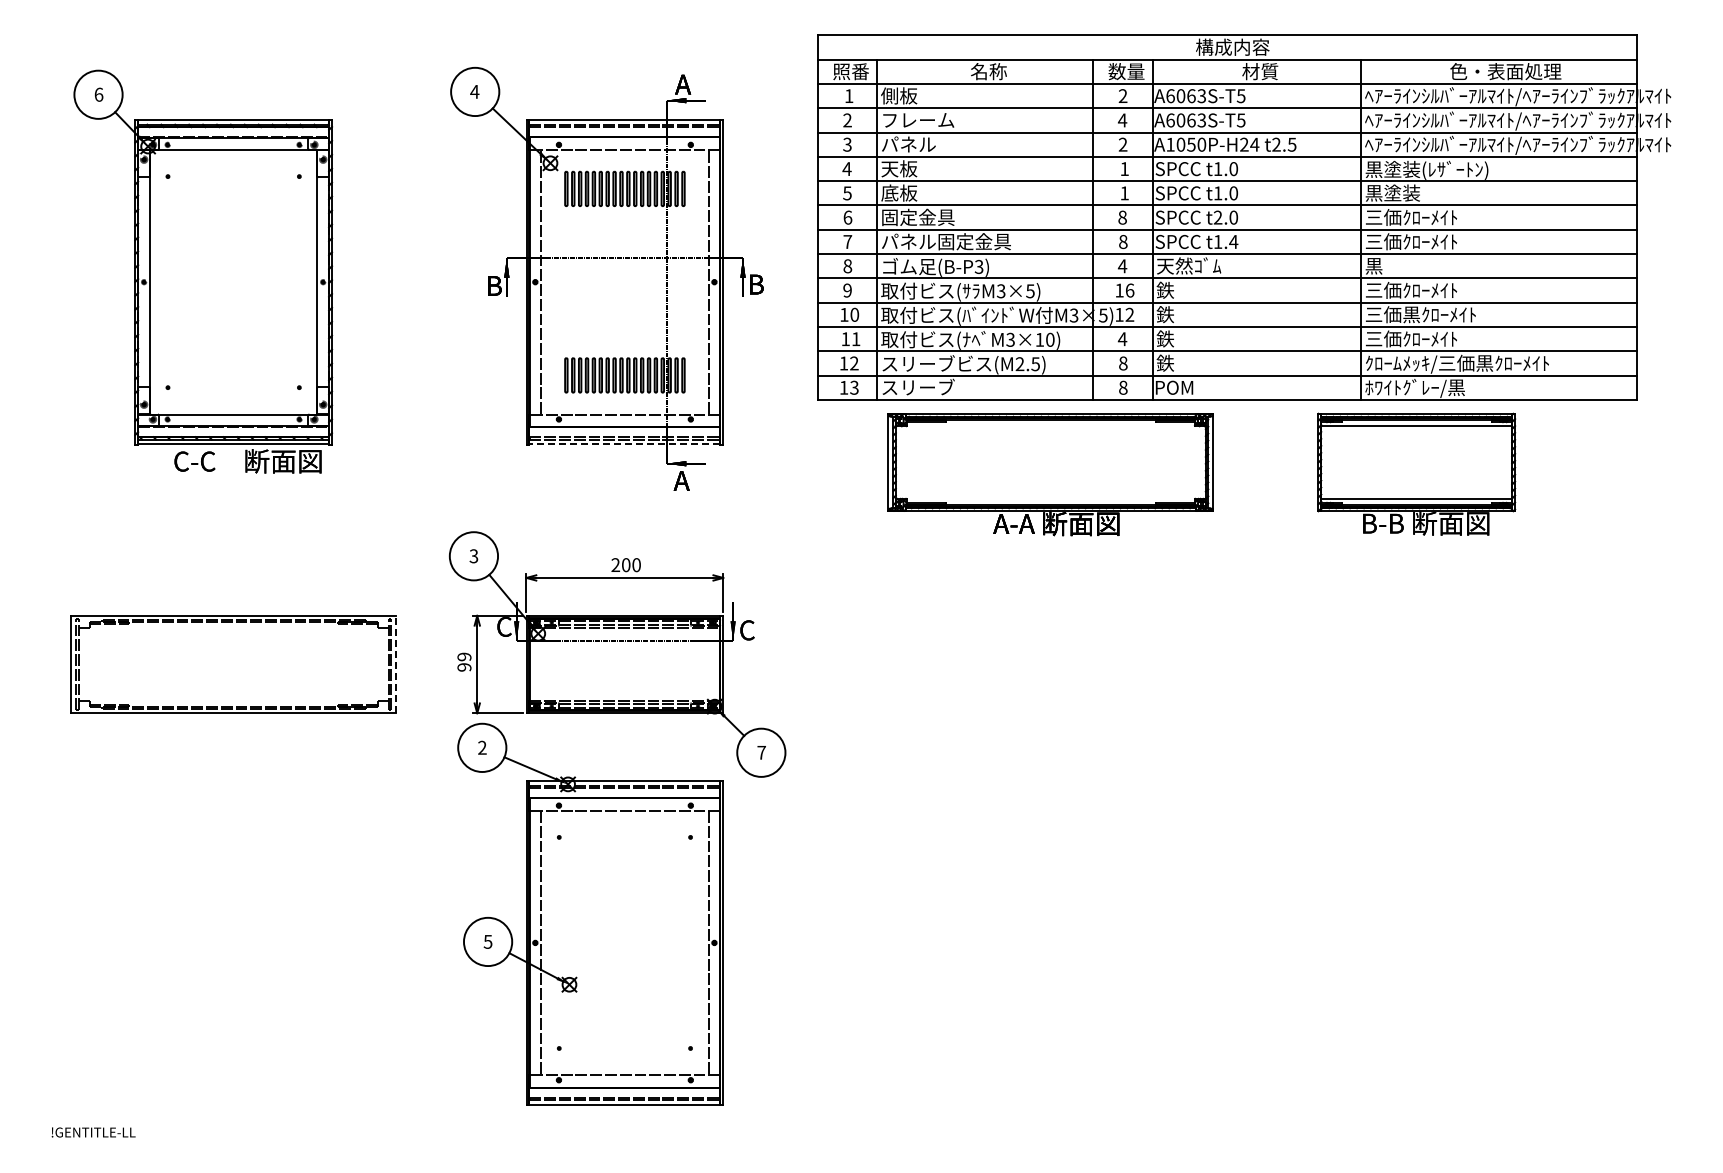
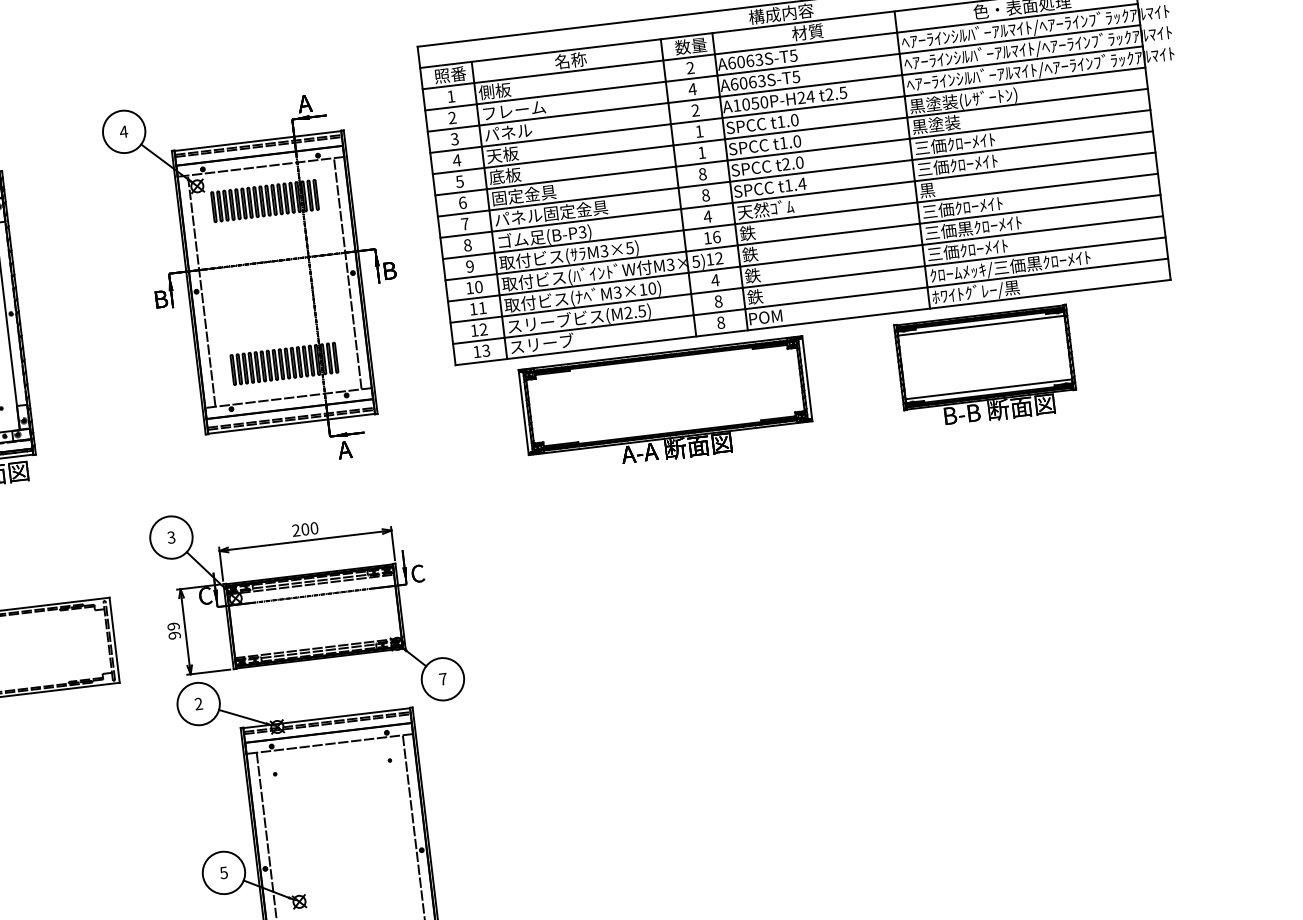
line: (624, 444) -> (291, 424), dashed -> solid
line: (396, 664) -> (115, 640), dashed -> solid

